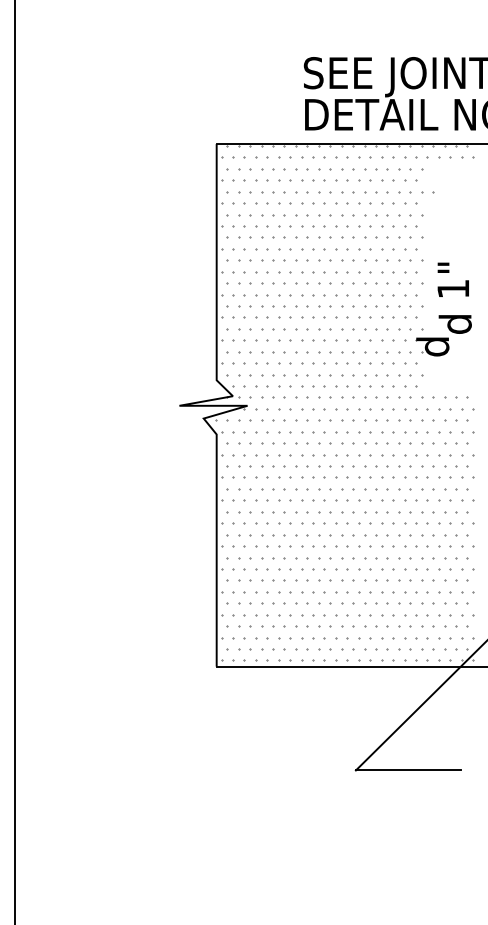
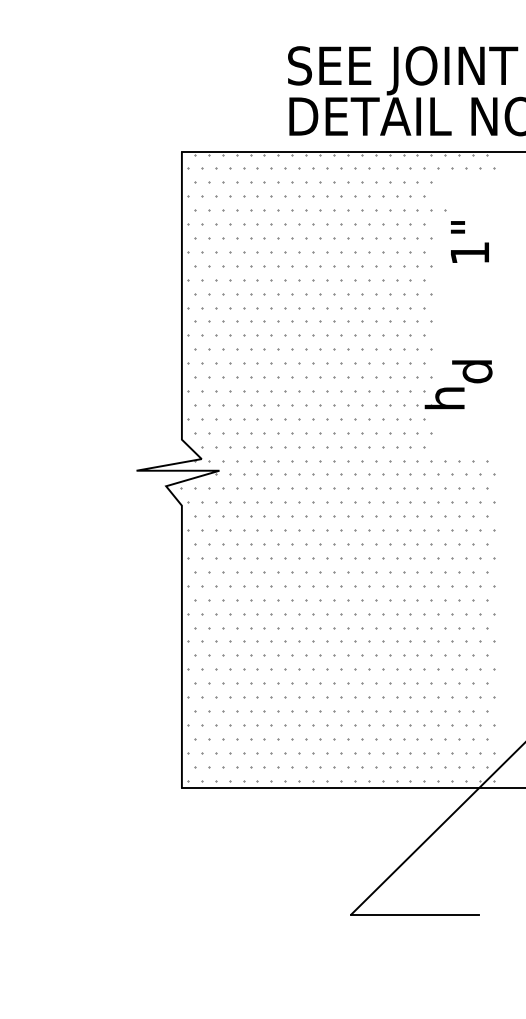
text: (452, 279) -> (468, 241), moved
text: (432, 346) -> (444, 398), d -> h

